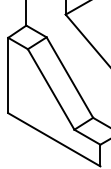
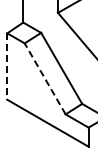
line: (8, 76) -> (7, 67), solid -> dashed
line: (51, 89) -> (45, 78), solid -> dashed

